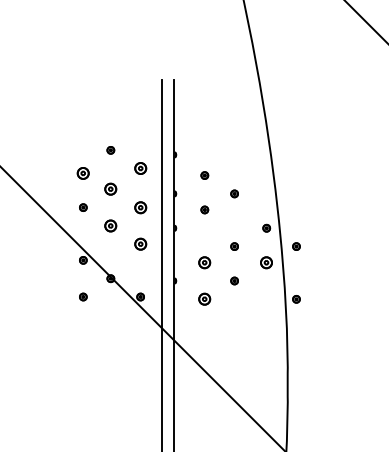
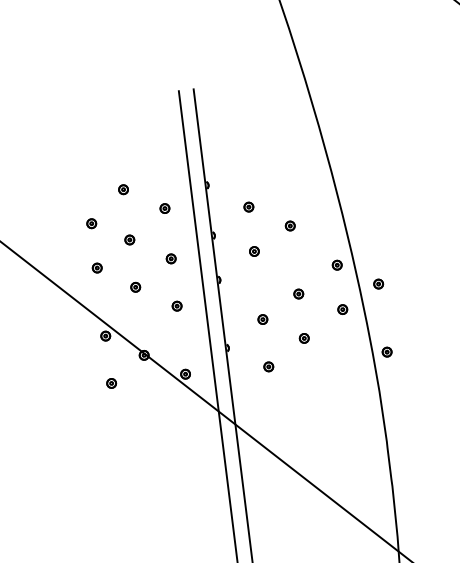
part: (140, 168) -> (164, 208), size x0.62
part: (83, 172) -> (91, 222), size x0.62
part: (110, 189) -> (129, 240), size x0.62
part: (140, 207) -> (171, 258), size x0.62
part: (110, 225) -> (135, 286), size x0.62
part: (140, 244) -> (176, 306), size x0.62
part: (204, 262) -> (262, 319), size x0.62
part: (266, 262) -> (342, 309), size x0.62
part: (204, 299) -> (268, 367), size x0.62

